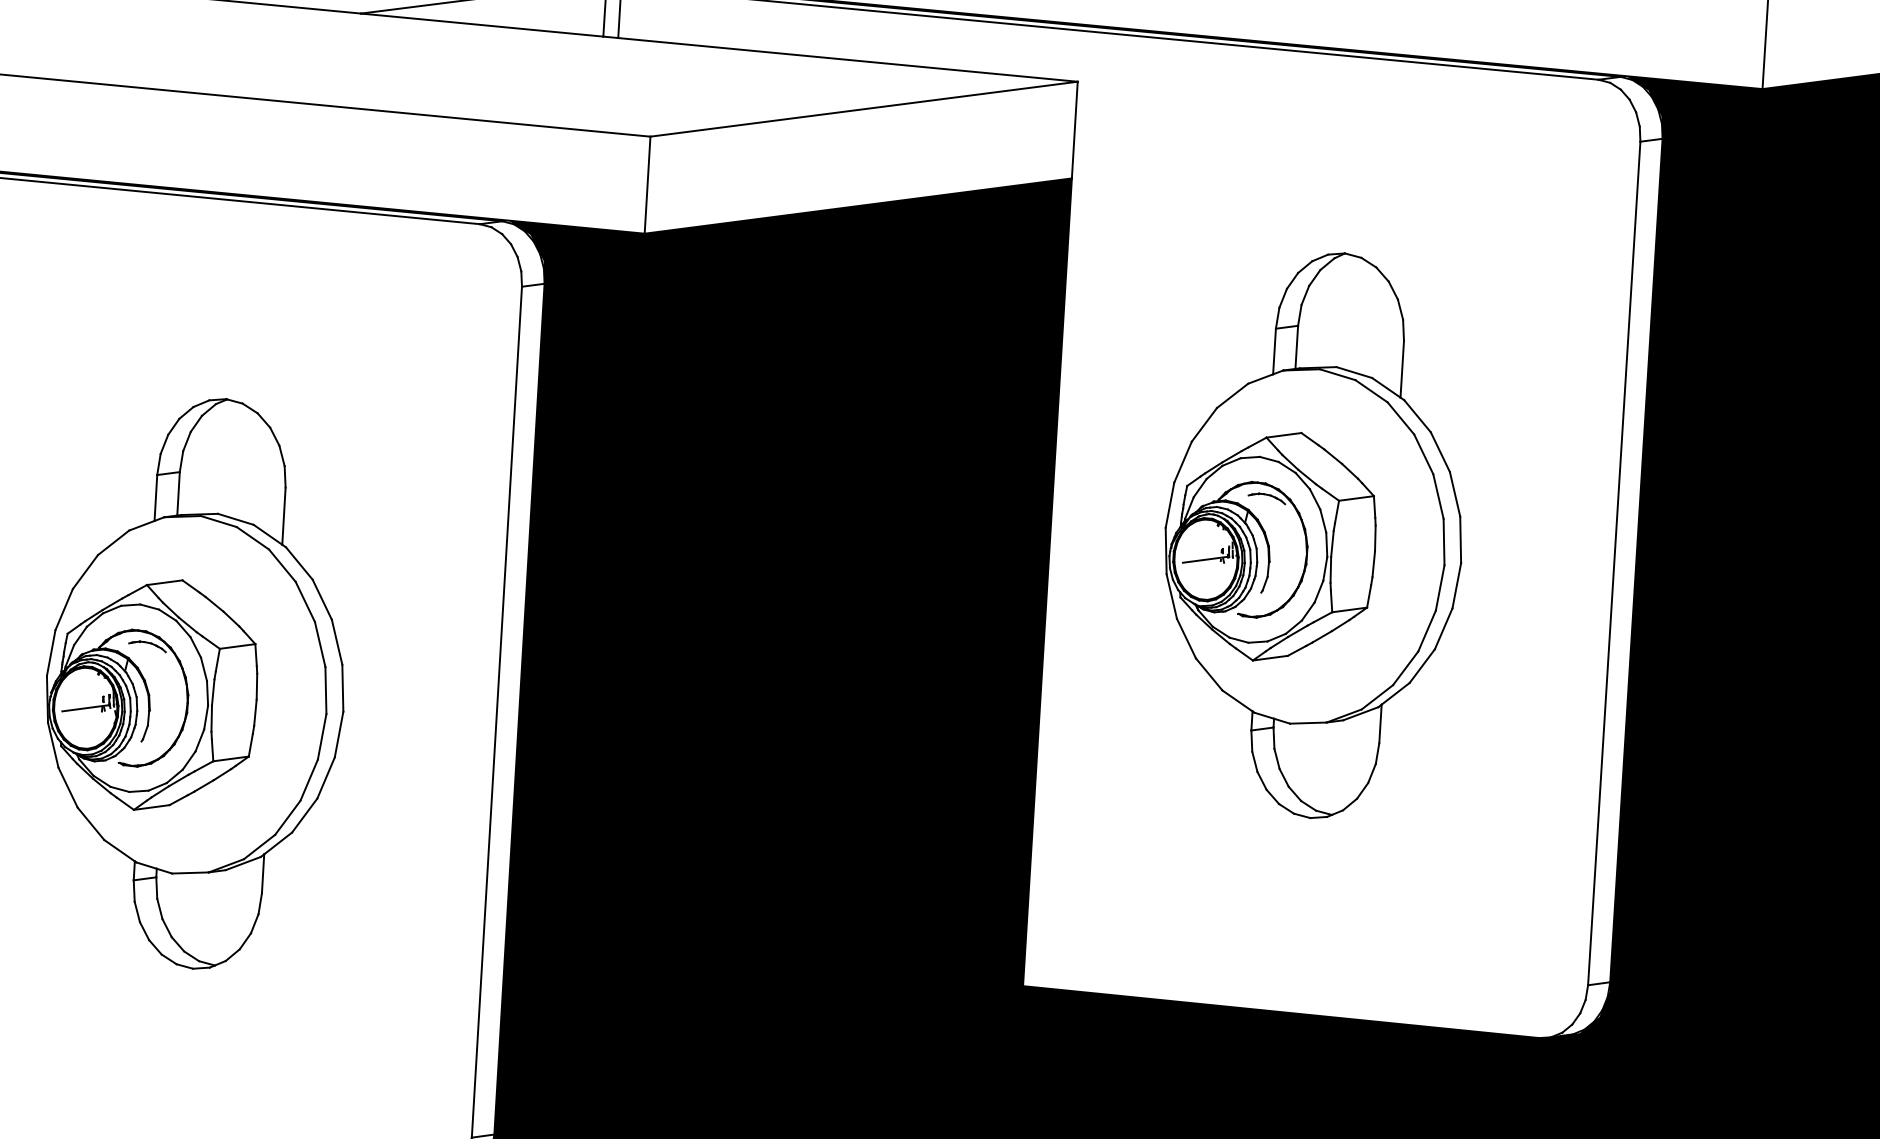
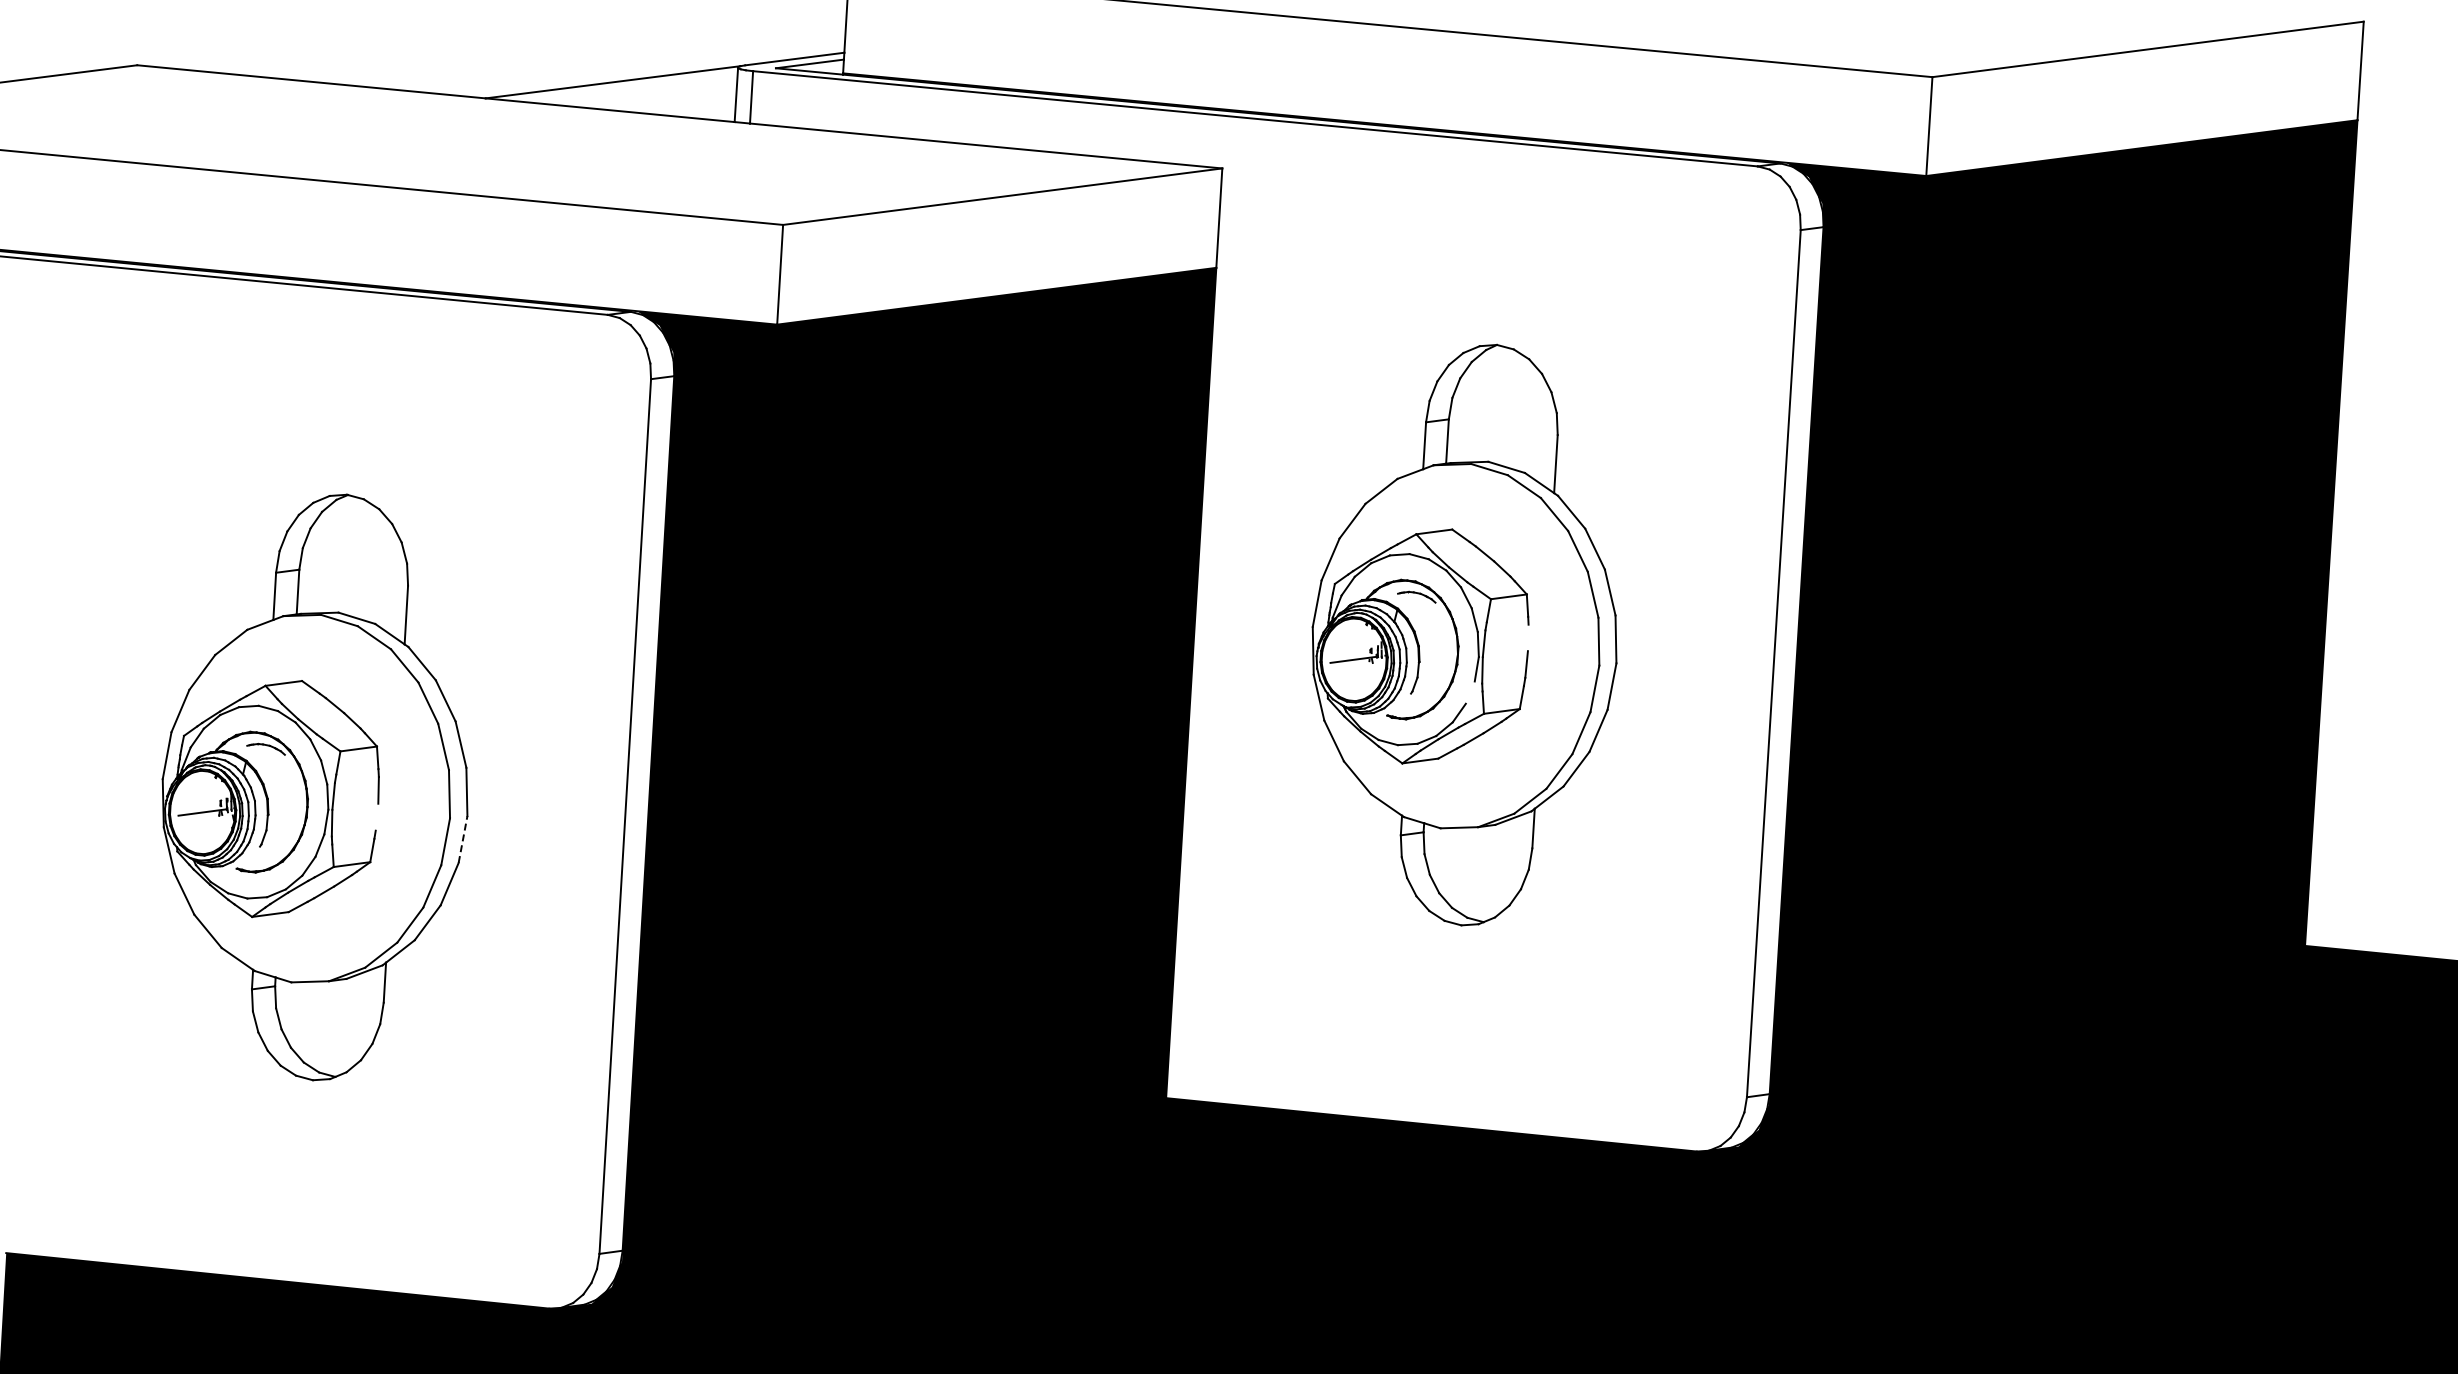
line: (1374, 538) -> (1527, 637), removed
line: (1318, 591) -> (1469, 692), removed
line: (254, 712) -> (376, 816), removed
line: (339, 734) -> (463, 839), solid -> dashed

